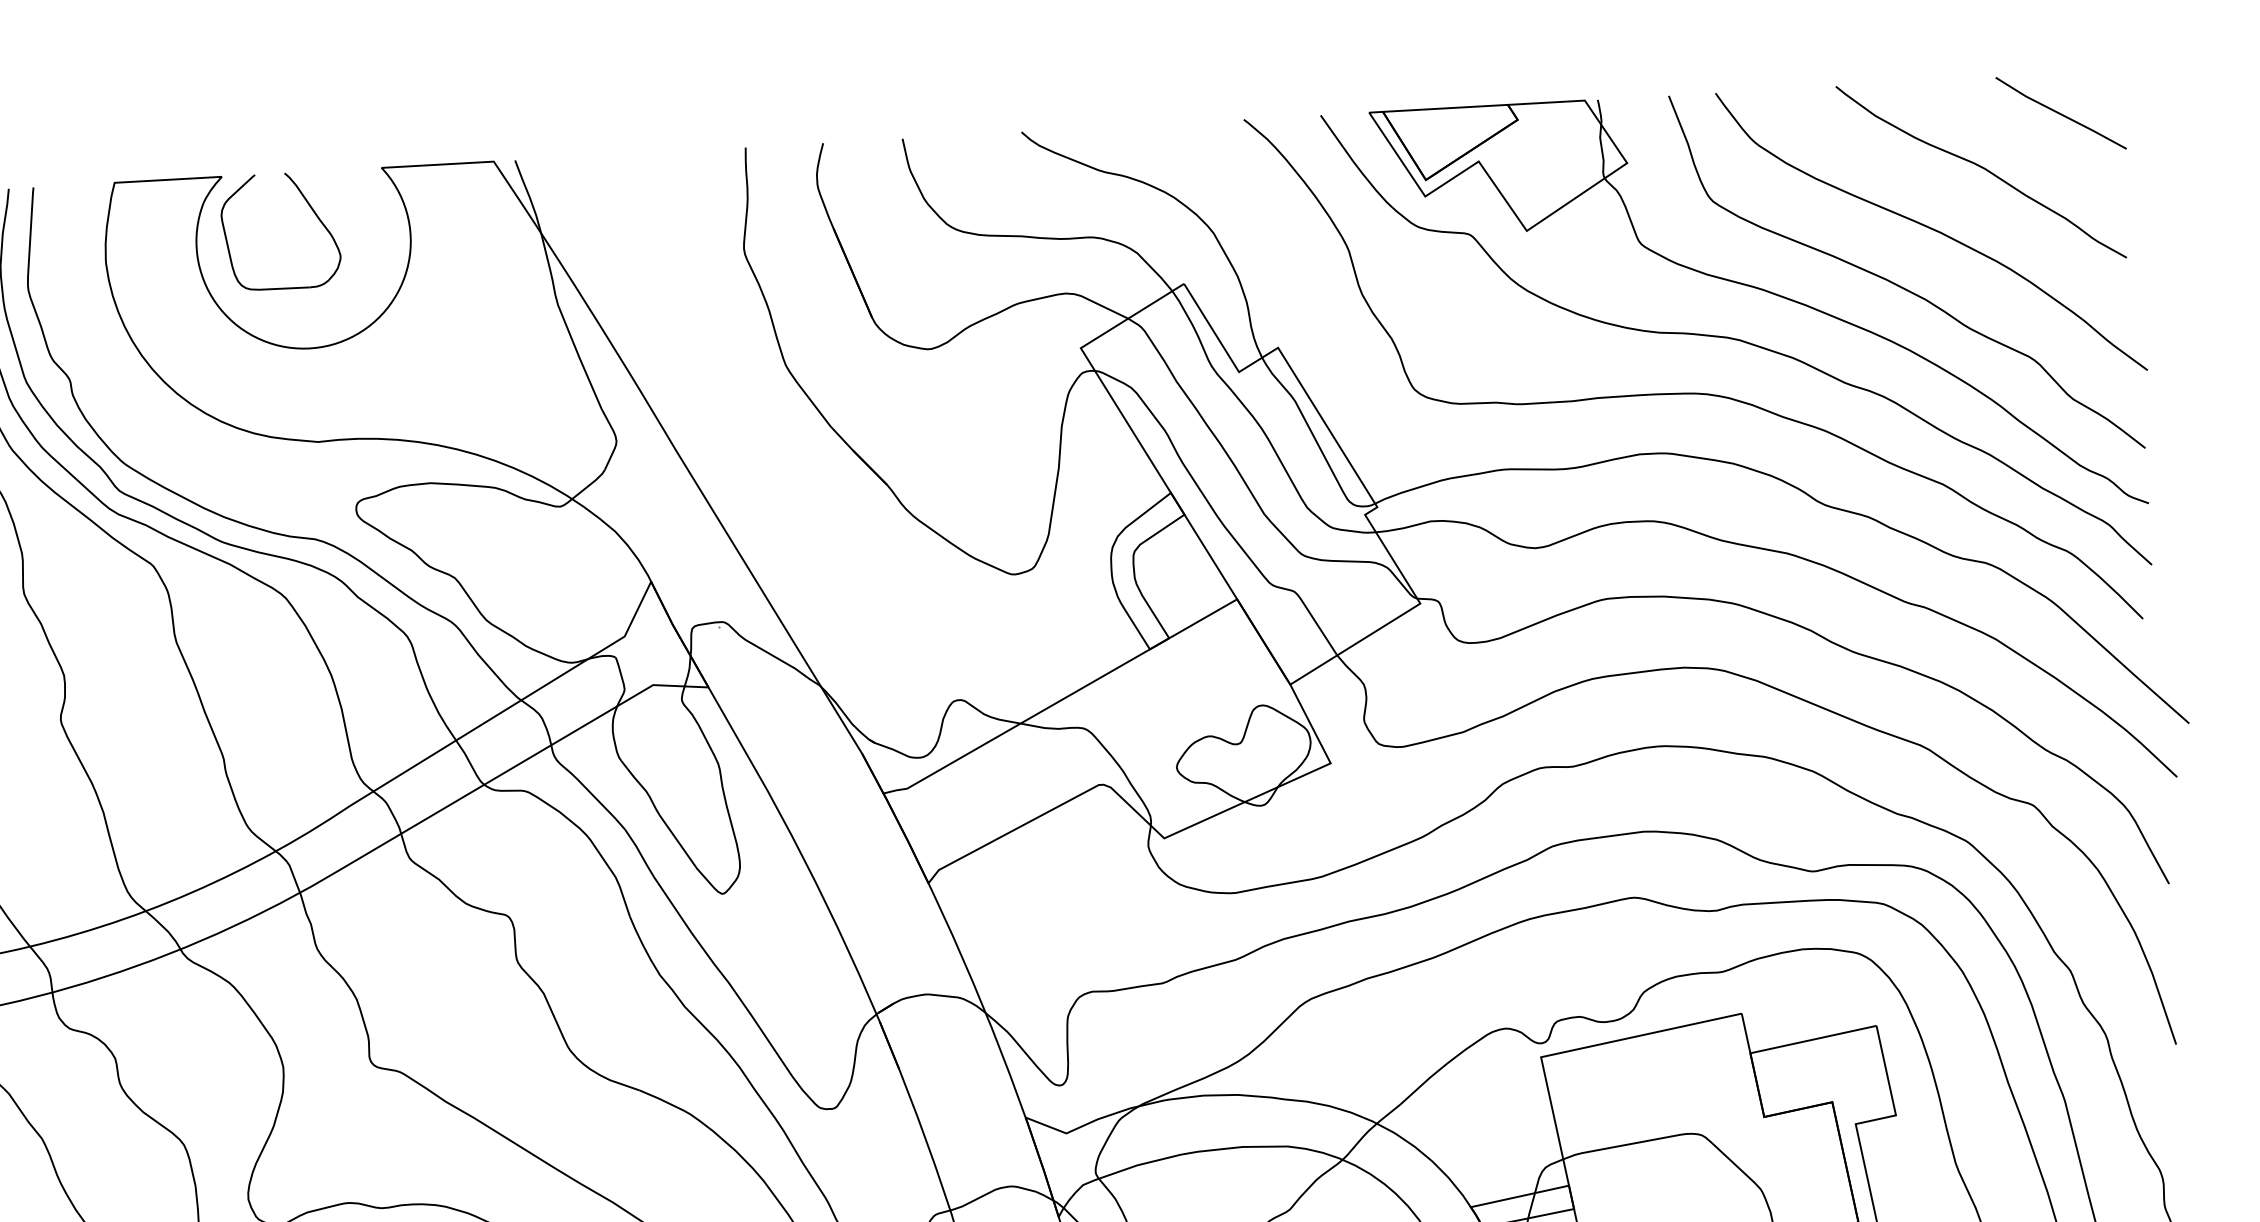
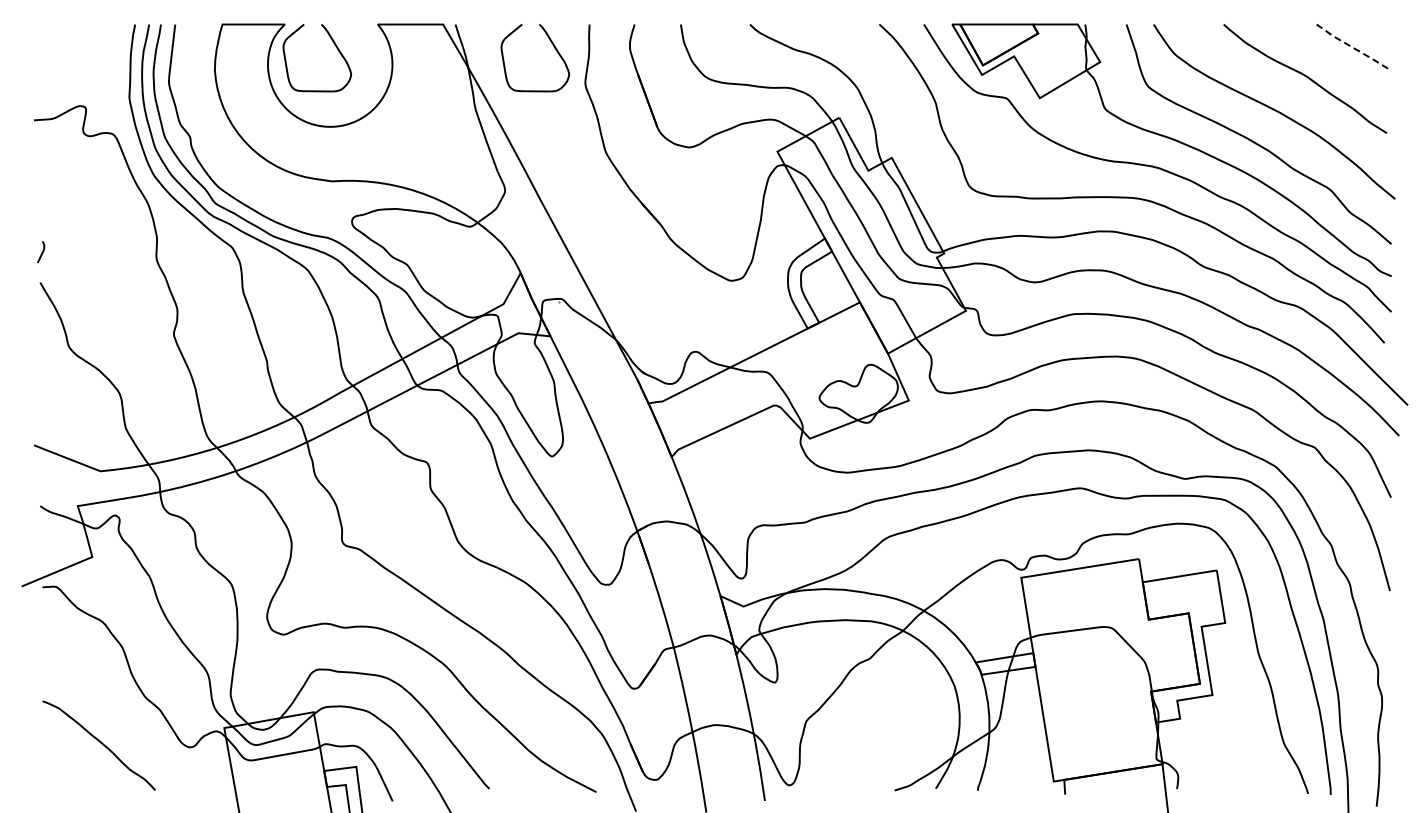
line: (2061, 113) -> (1353, 47), solid -> dashed
part: (683, 187) -> (552, 45), added

